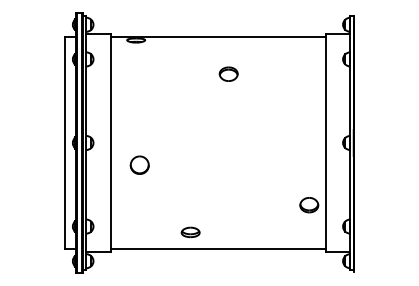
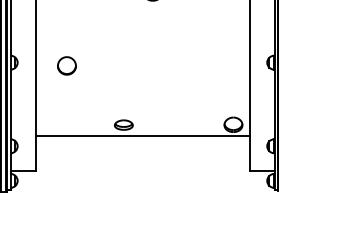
part: (139, 164) -> (66, 65), moved
part: (190, 232) -> (123, 125), moved
line: (218, 248) -> (142, 136), moved

